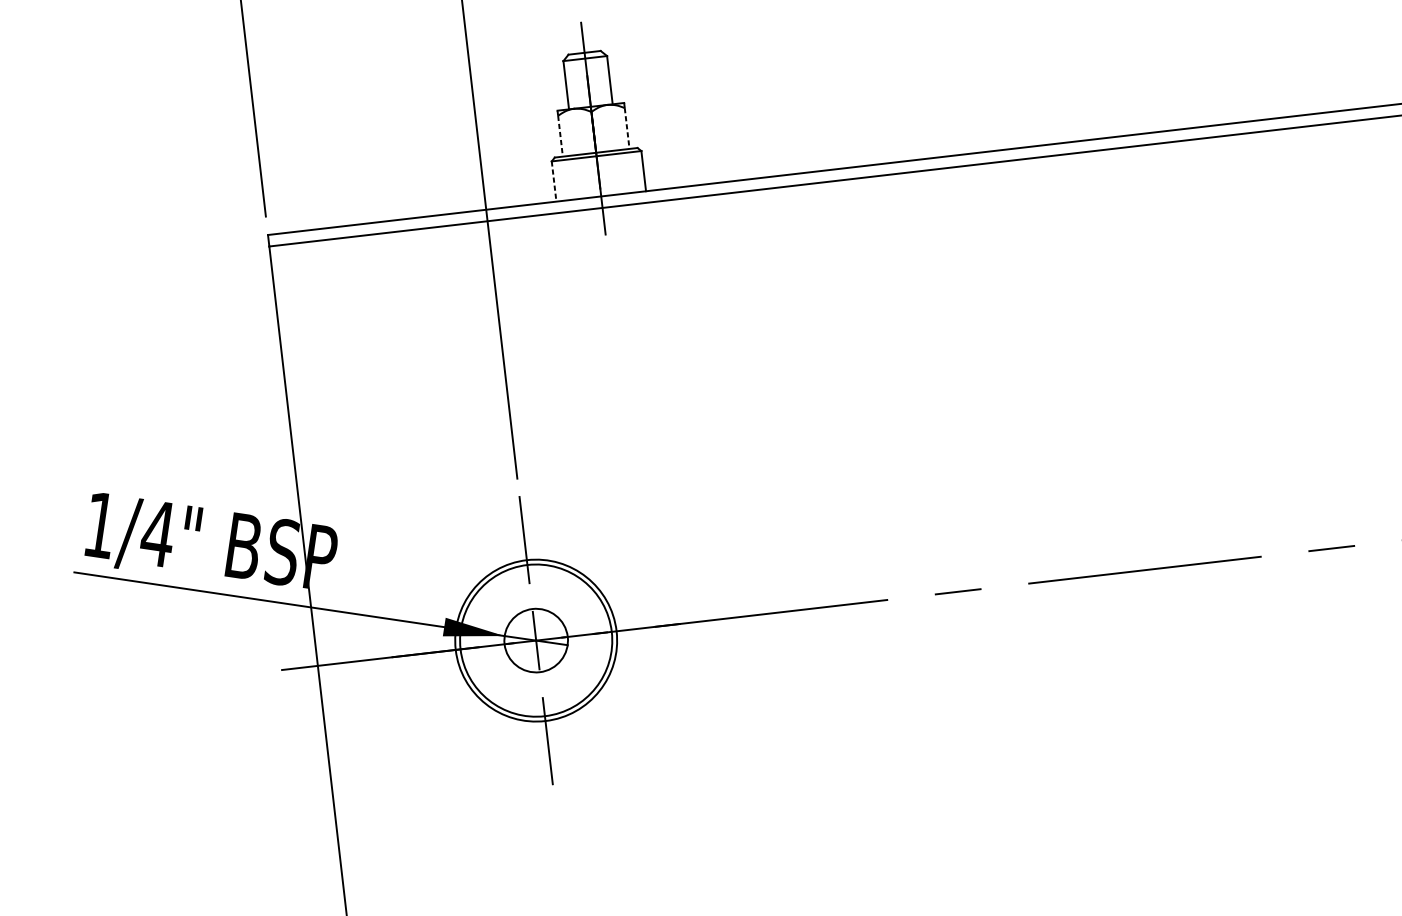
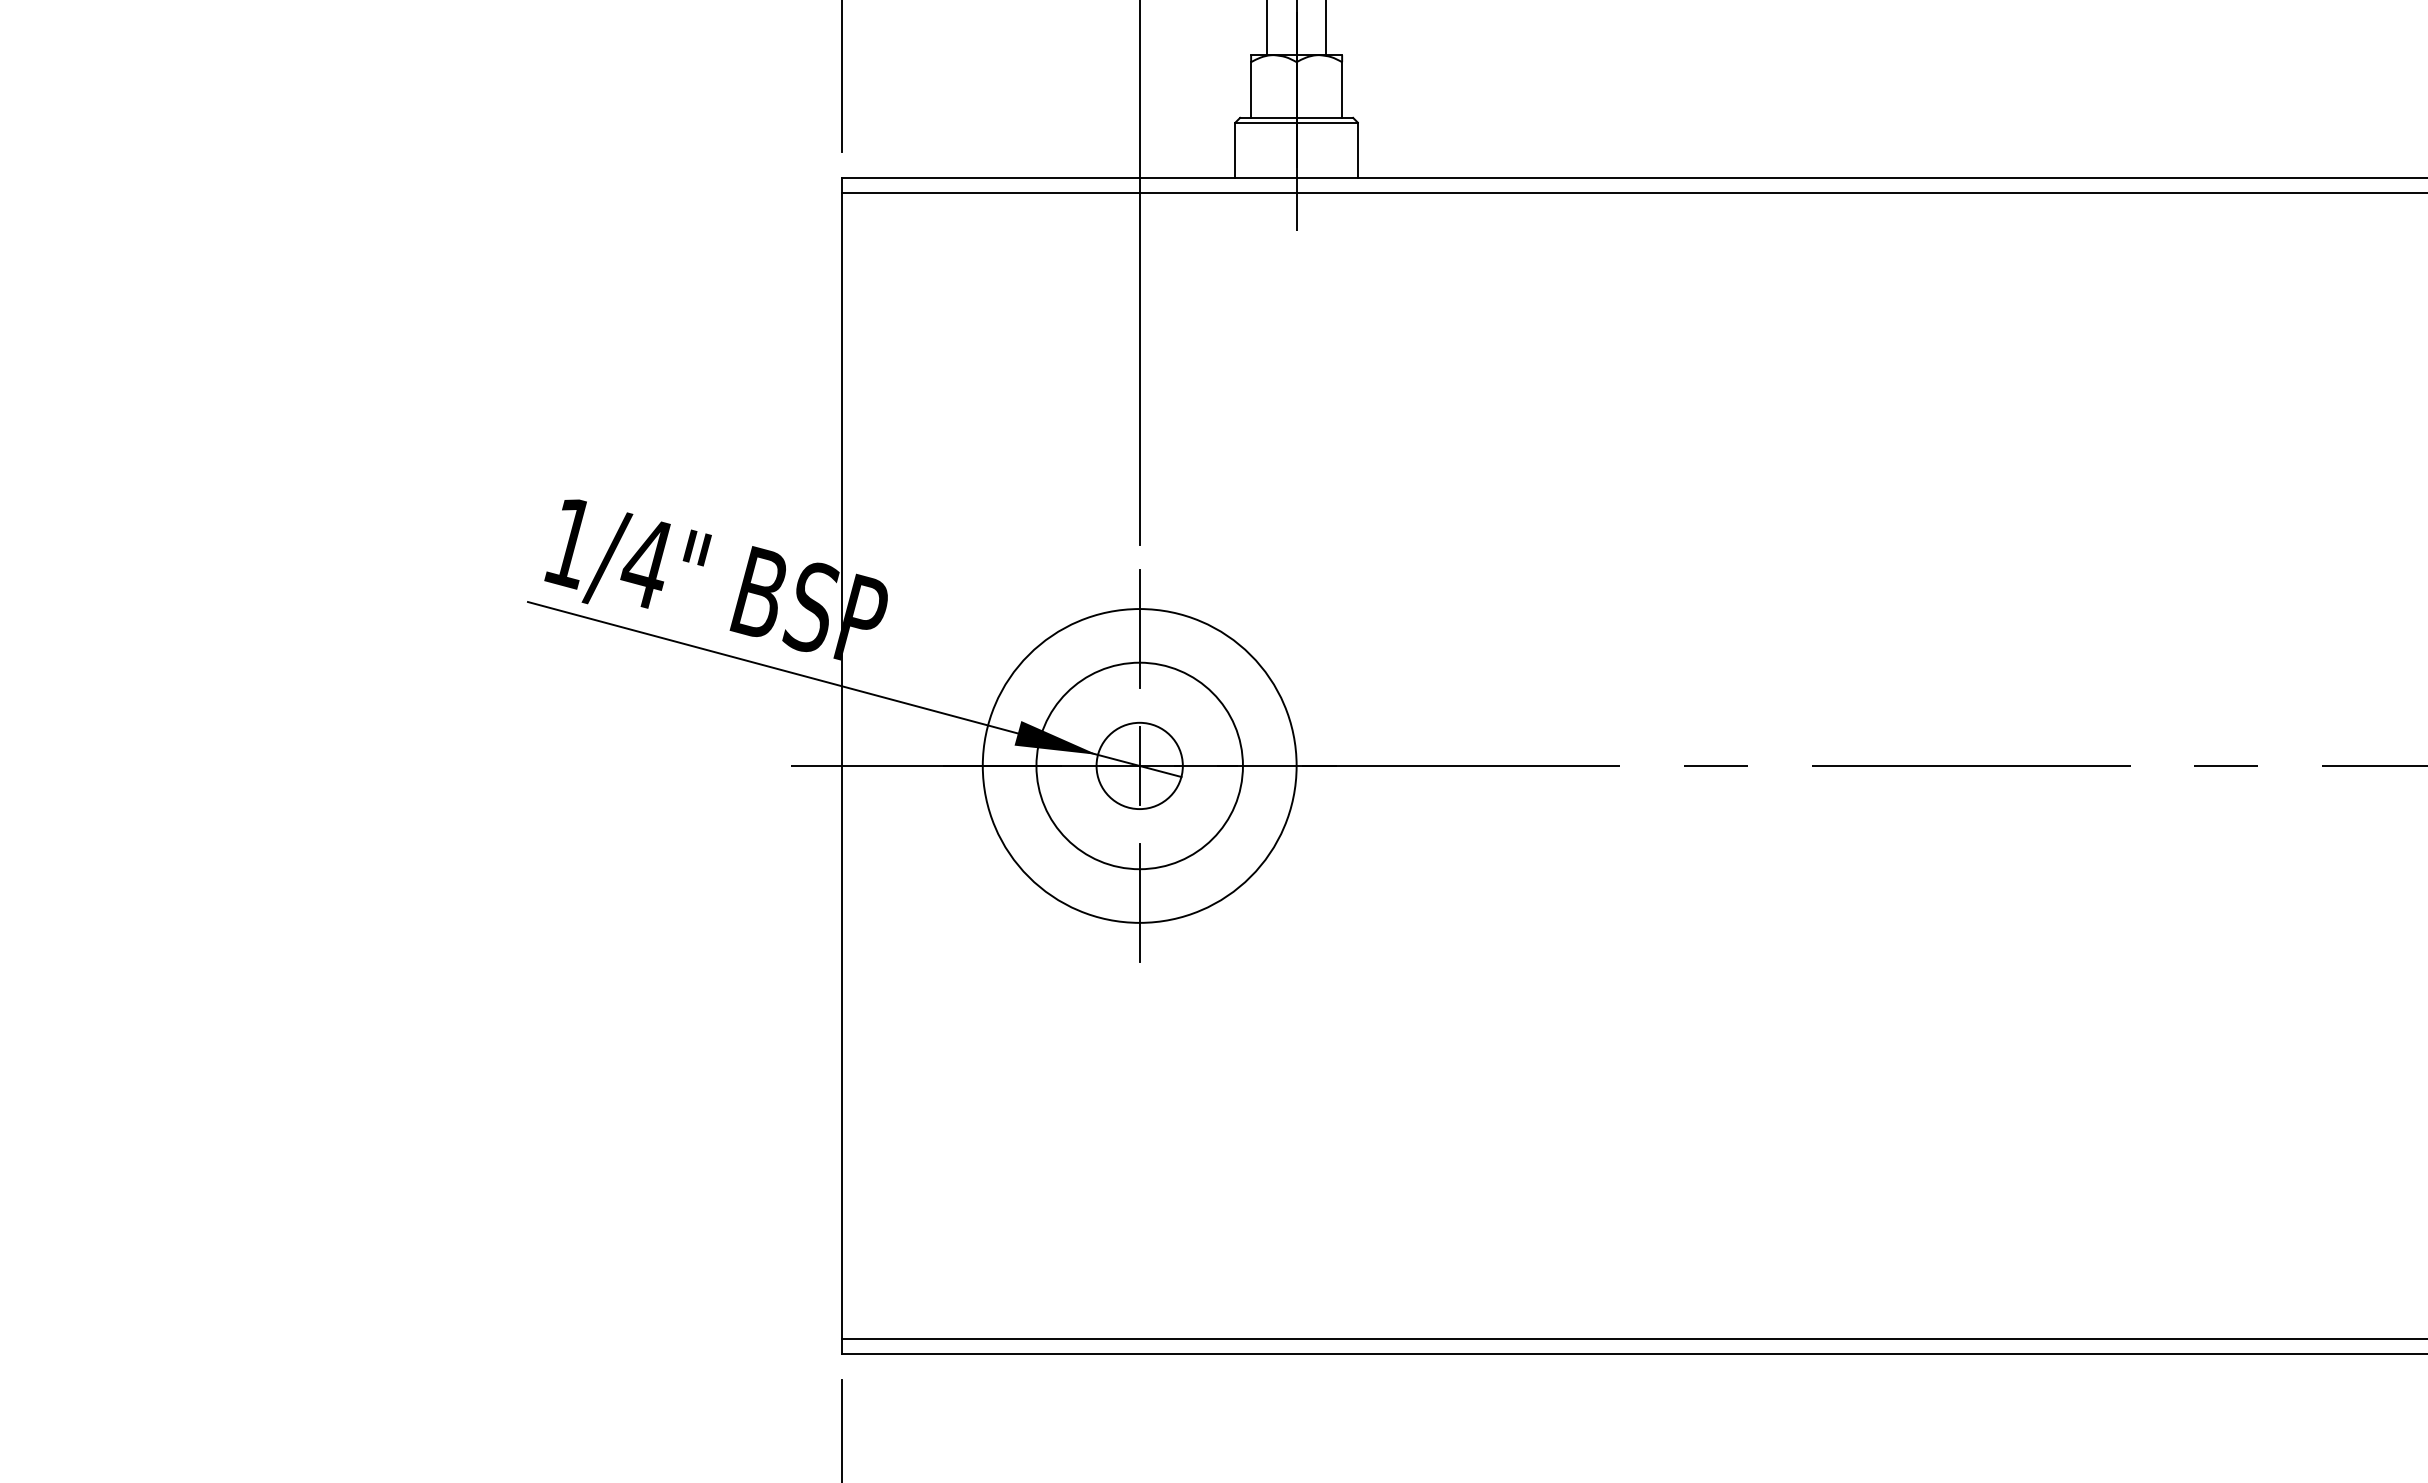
line: (627, 128) -> (1342, 90), dashed -> solid
line: (560, 136) -> (1251, 90), dashed -> solid
line: (554, 181) -> (1235, 150), dashed -> solid
circle: (535, 640) -> (1139, 765), size x1.43

